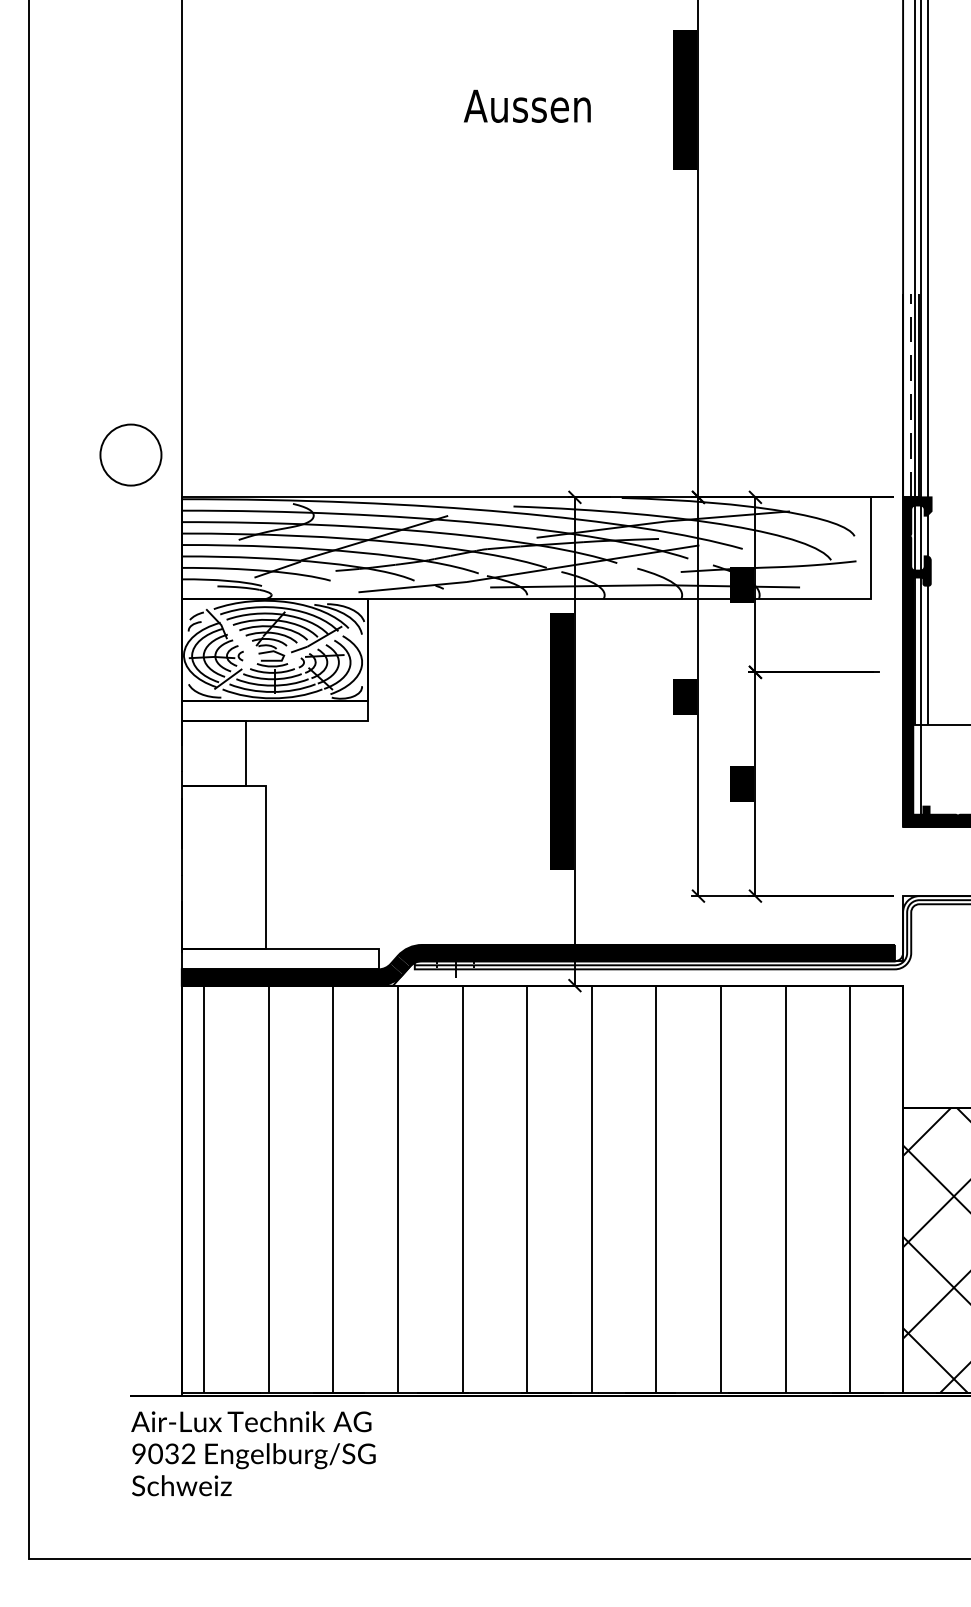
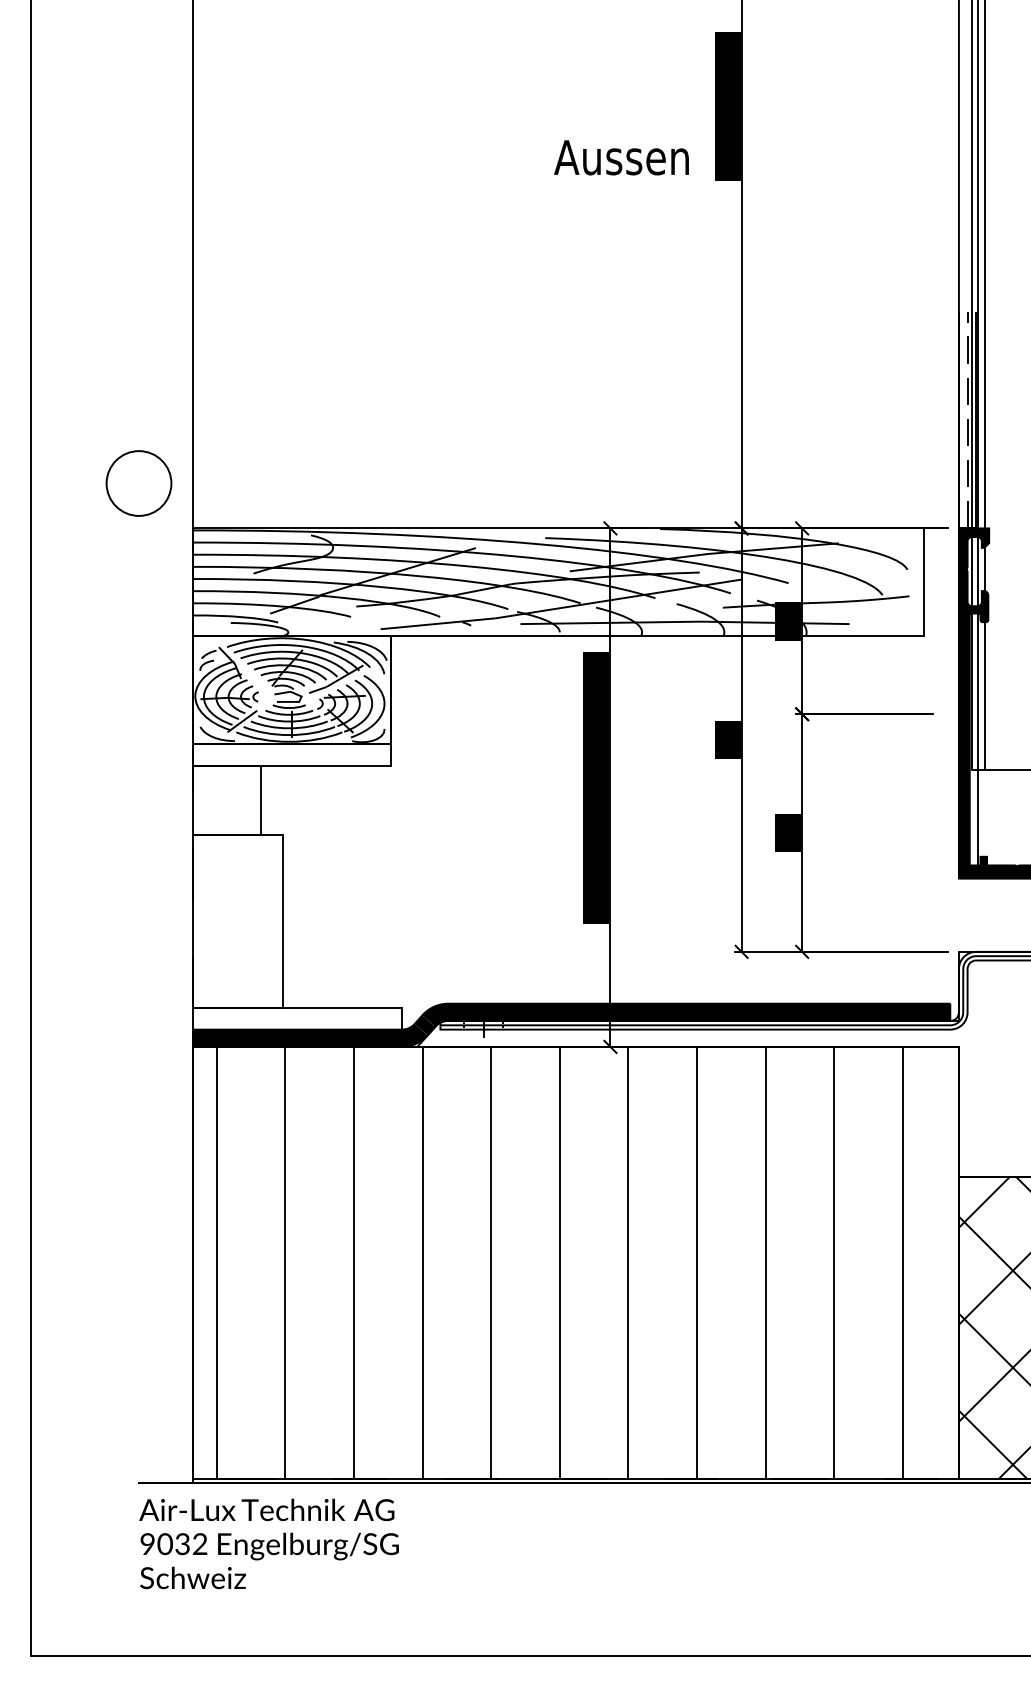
text: (527, 105) -> (621, 156), moved

